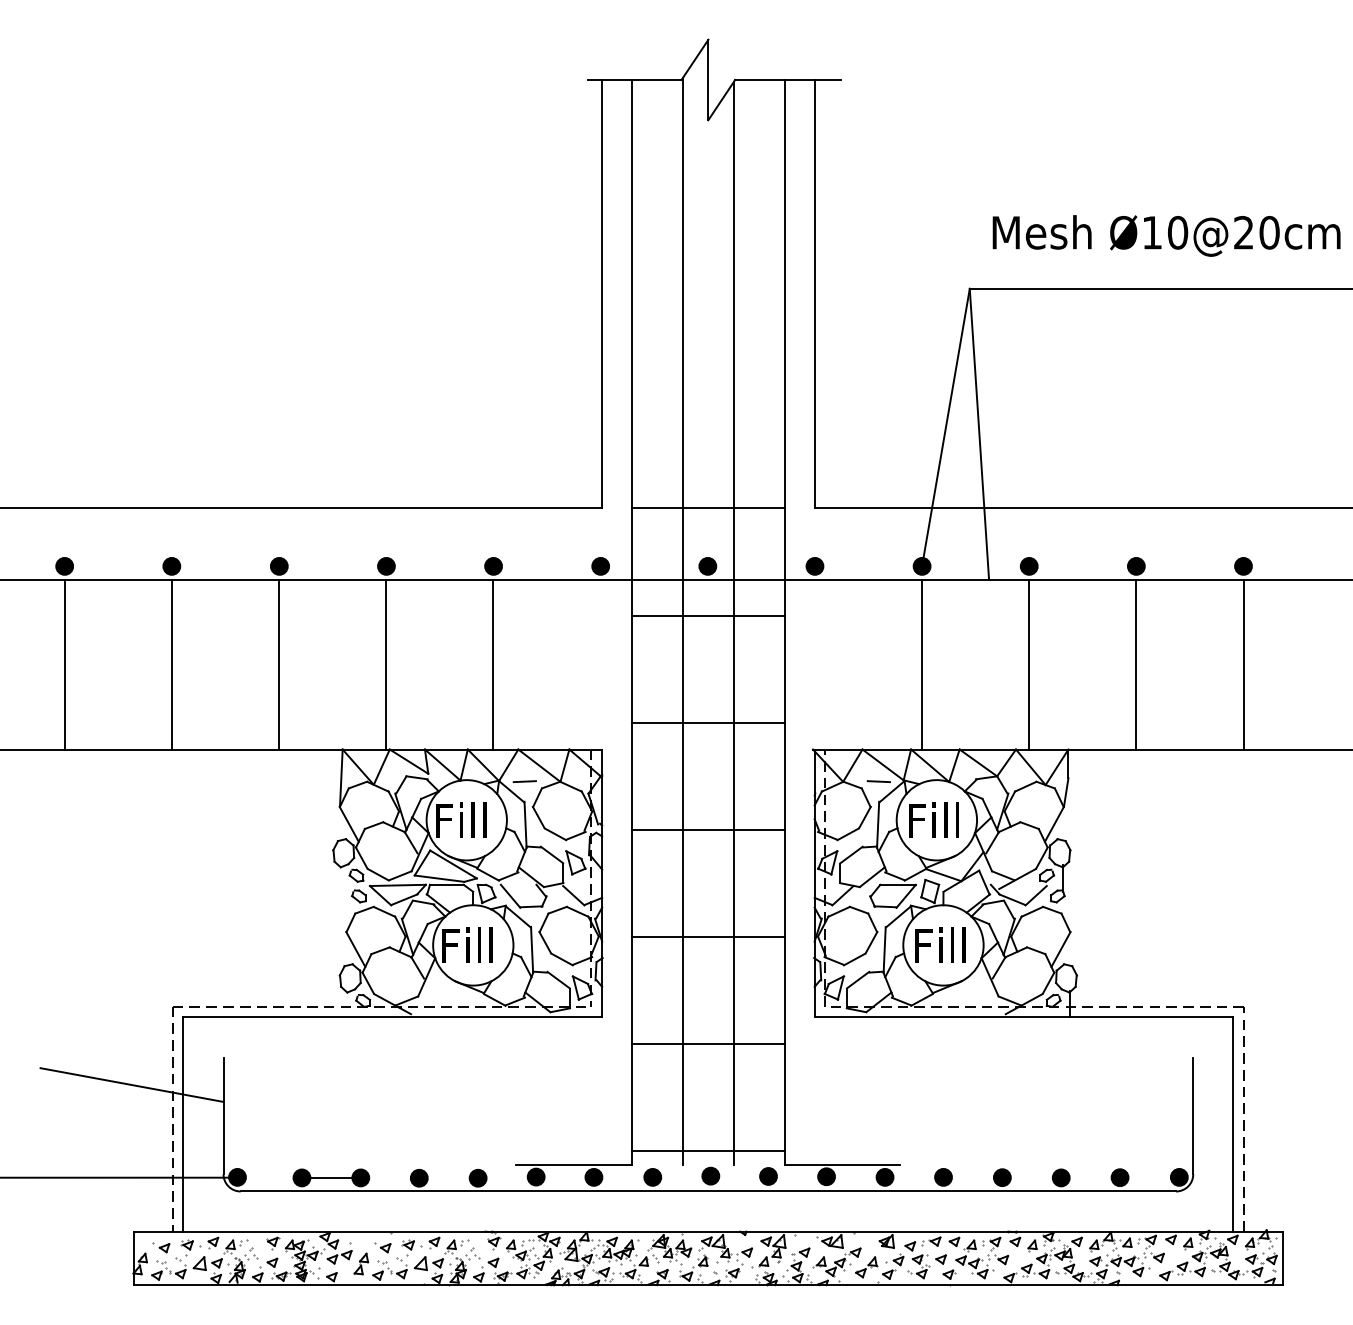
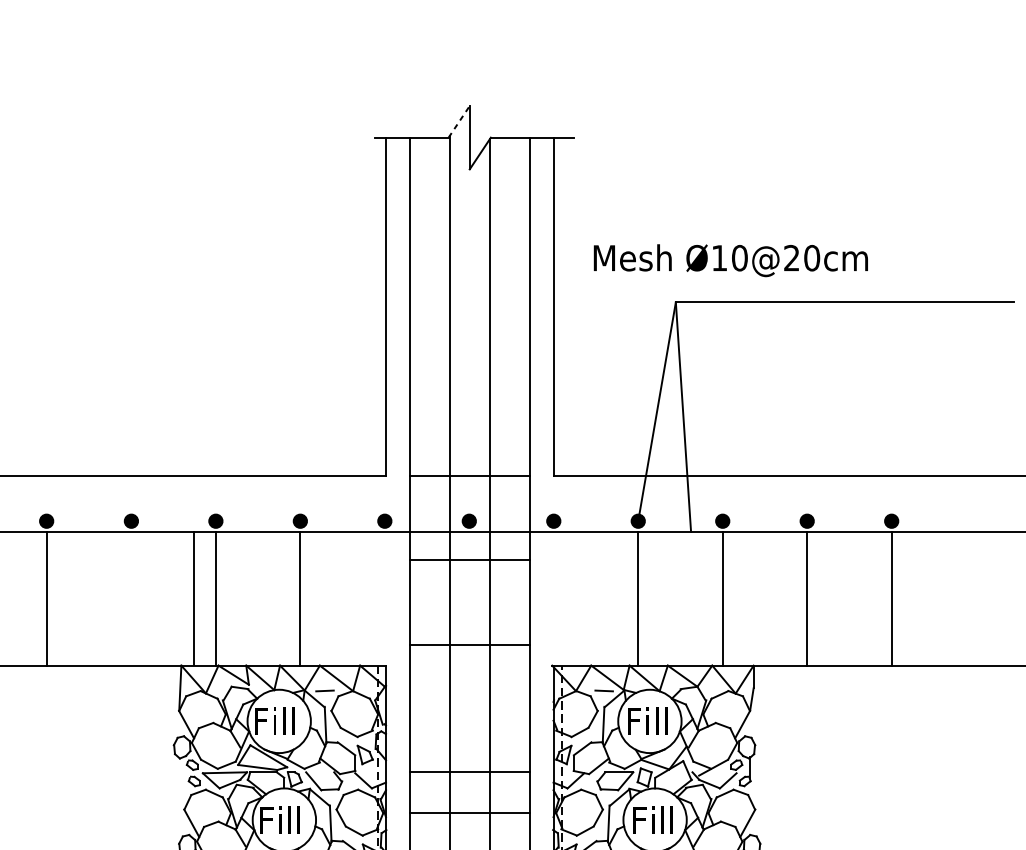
line: (695, 59) -> (459, 121), solid -> dashed
text: (1166, 235) -> (730, 260), moved
line: (278, 664) -> (193, 598), moved
line: (708, 829) -> (469, 771), moved

